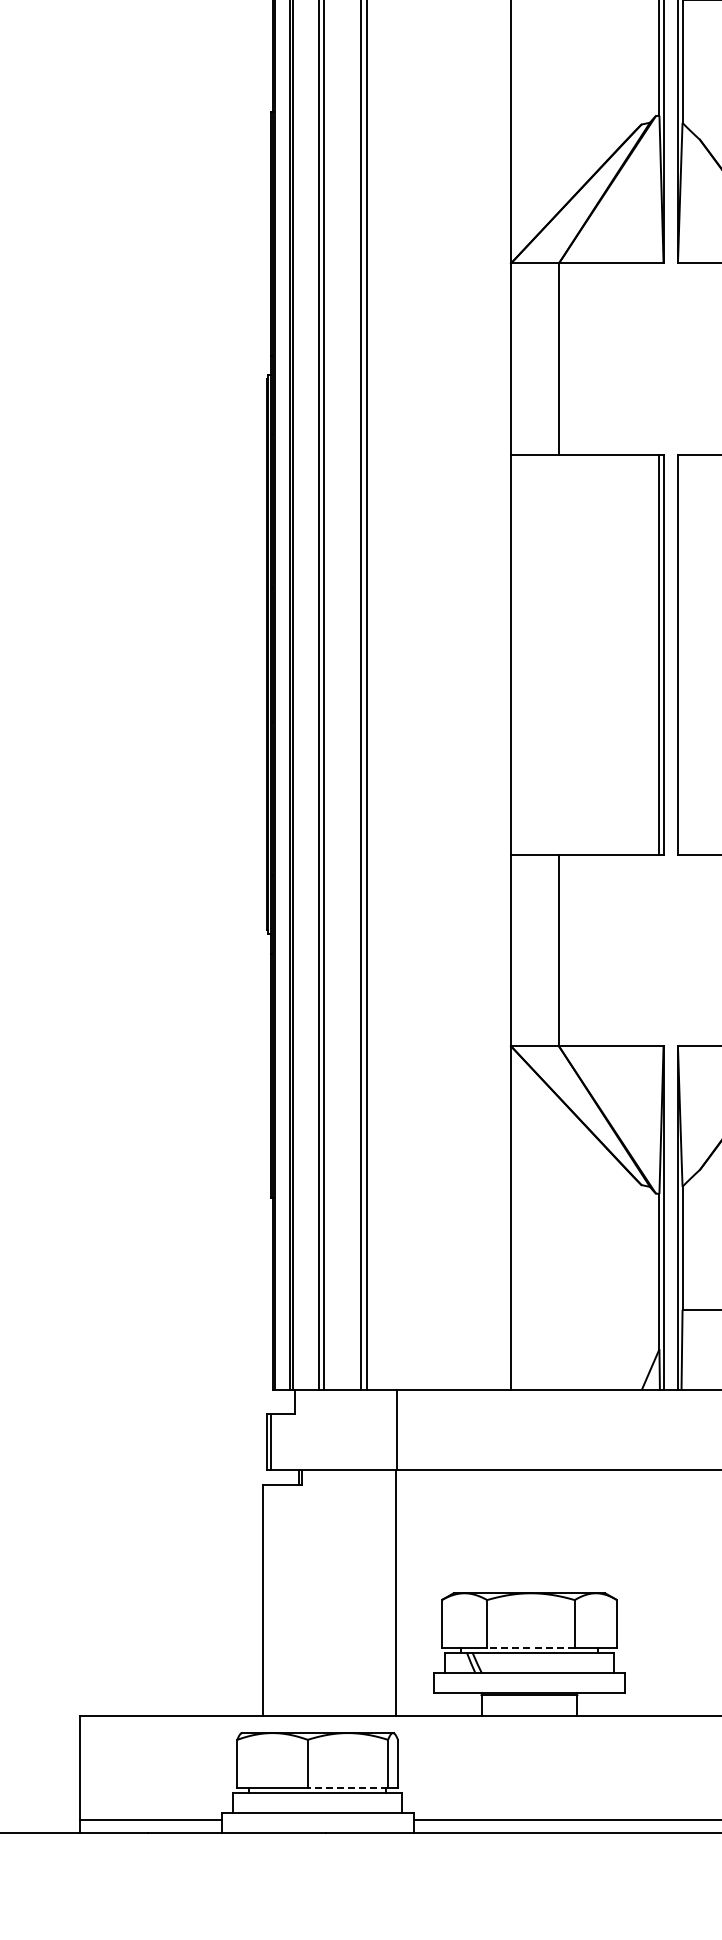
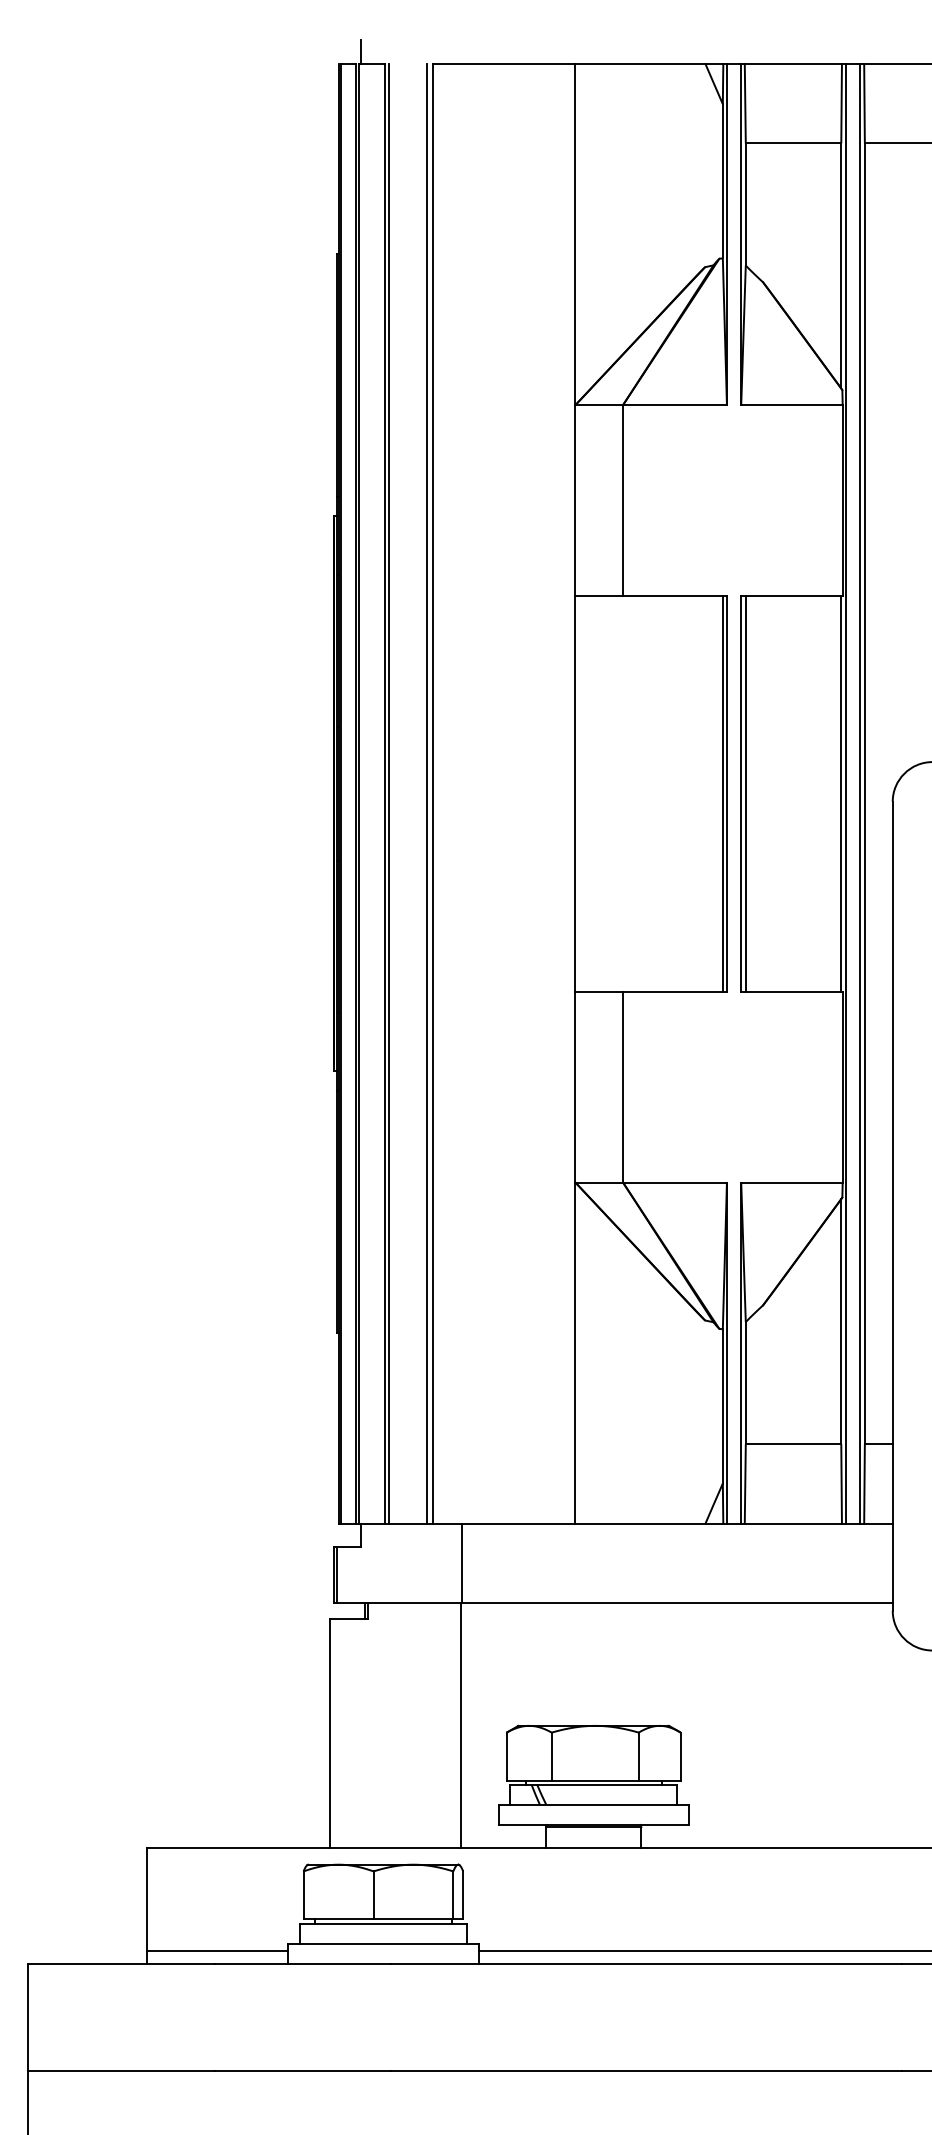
line: (682, 654) -> (745, 793), added
line: (530, 1648) -> (594, 1780), dashed -> solid
line: (347, 1788) -> (413, 1919), dashed -> solid

